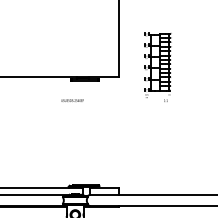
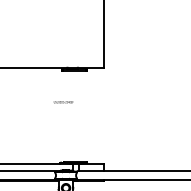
part: (157, 66) -> (137, 58), removed
text: (72, 100) -> (63, 102), moved

